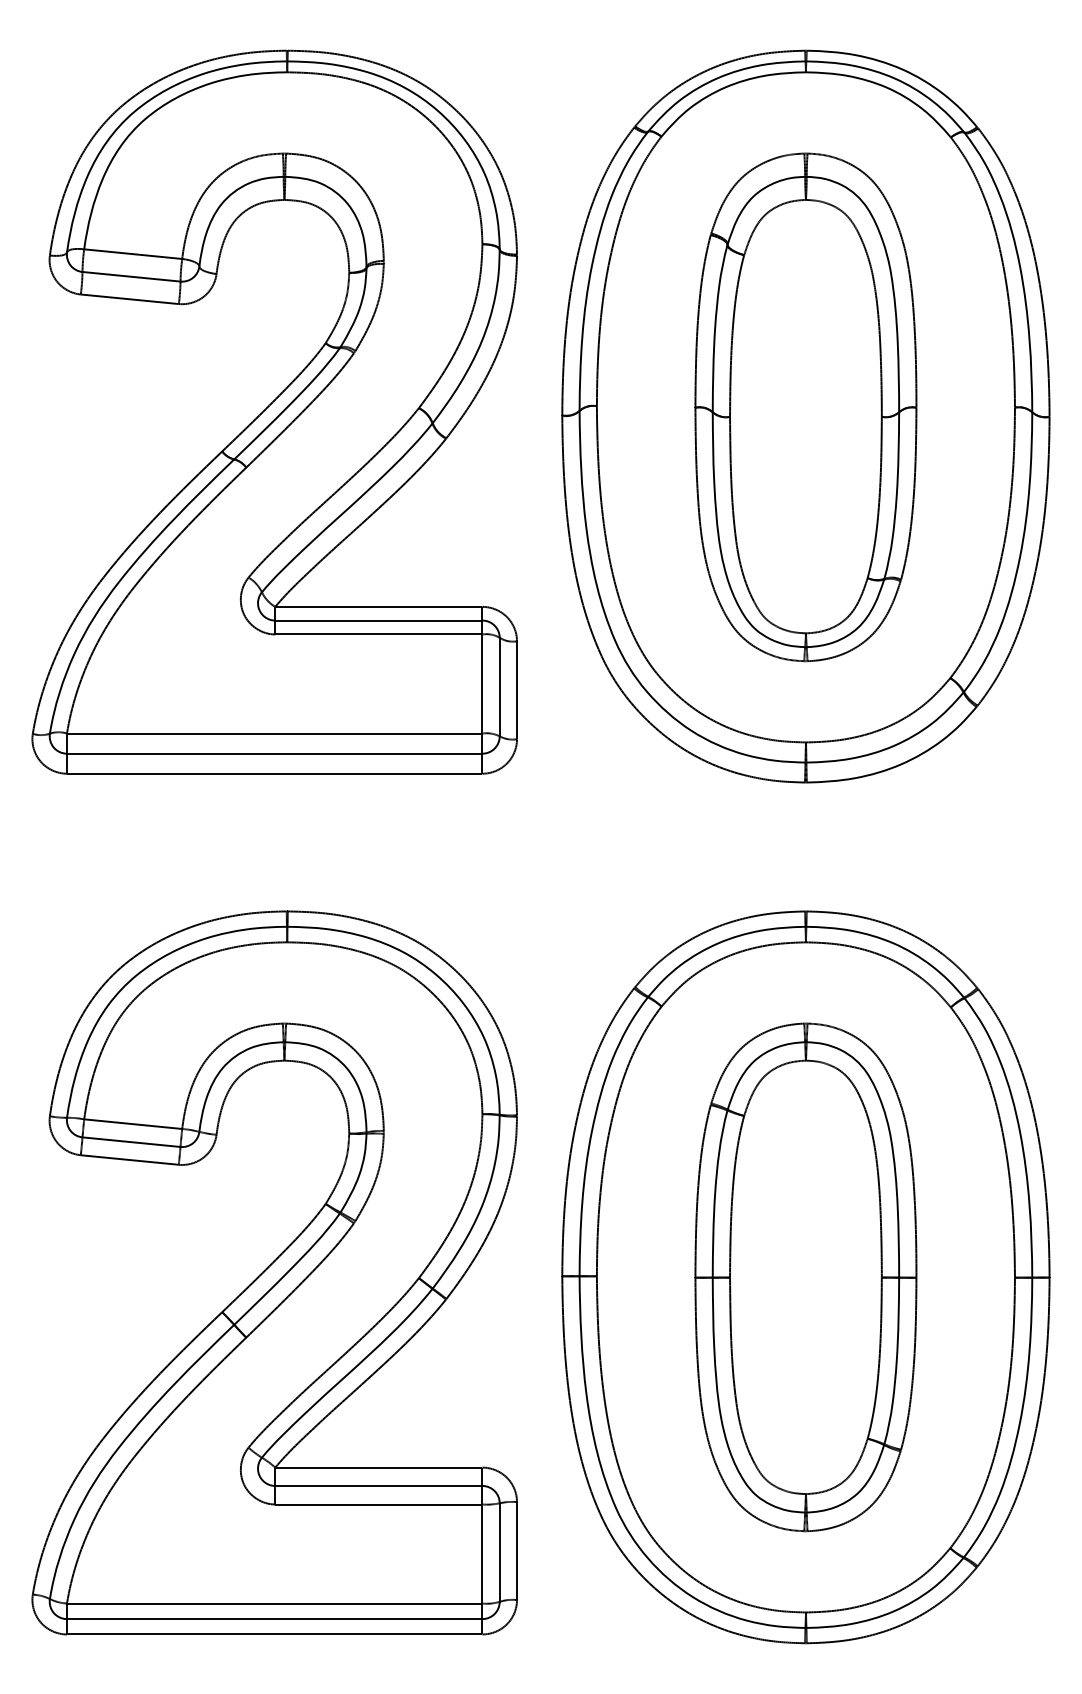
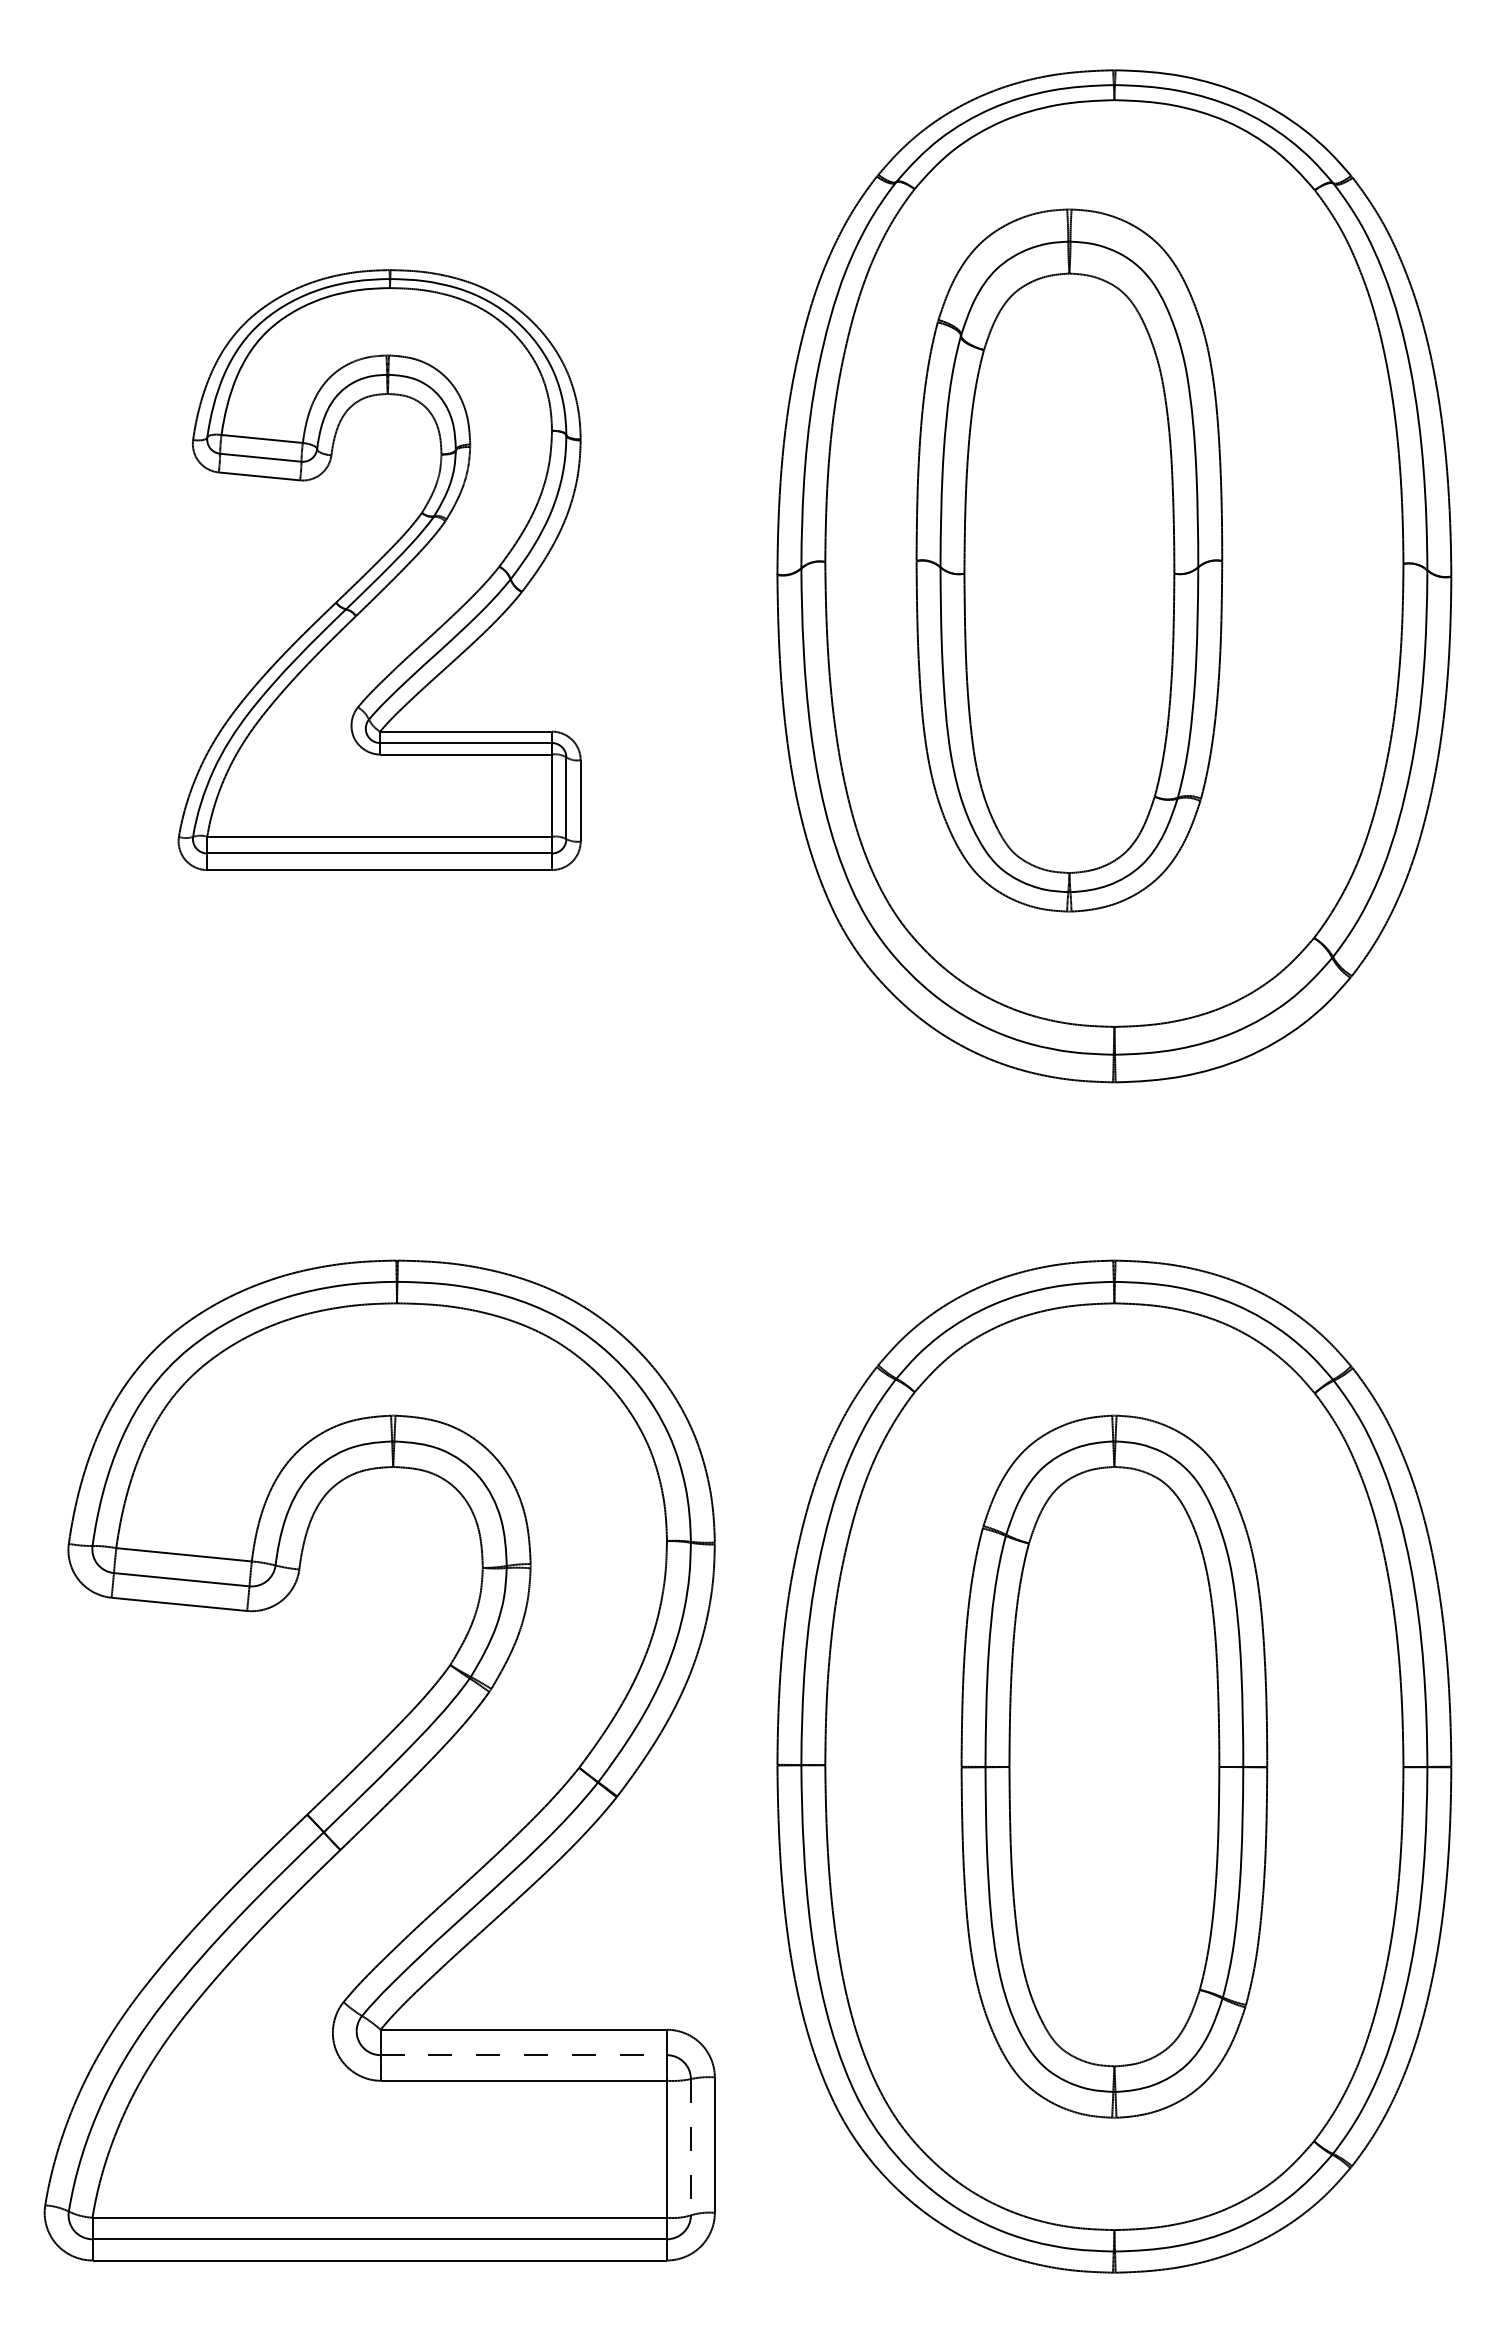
part: (806, 407) -> (1069, 560), moved
part: (274, 411) -> (379, 569), size x0.6
line: (379, 1486) -> (524, 2055), solid -> dashed
line: (499, 1552) -> (690, 2147), solid -> dashed

